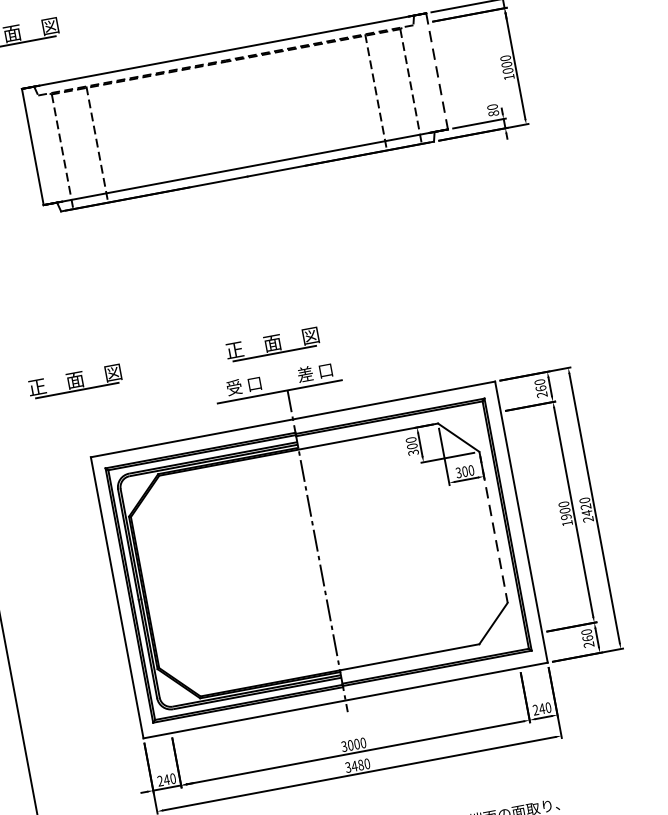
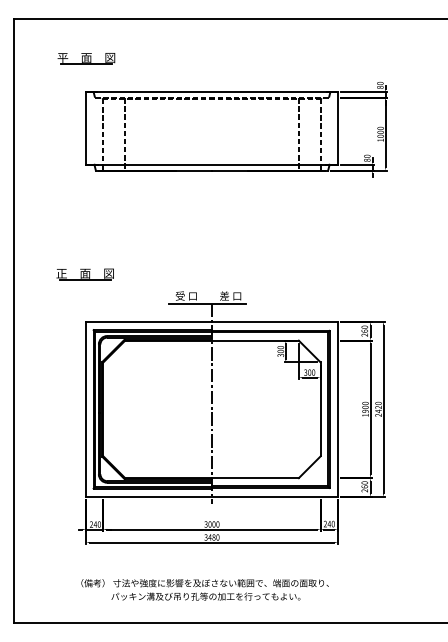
line: (436, 72) -> (337, 129), dashed -> solid
part: (271, 344) -> (207, 274), removed
line: (493, 527) -> (320, 409), dashed -> solid

